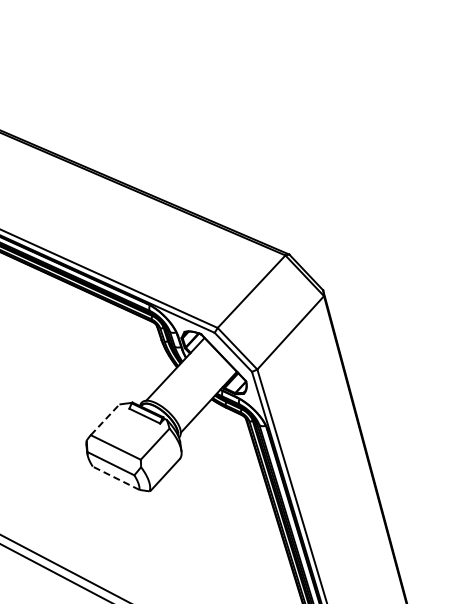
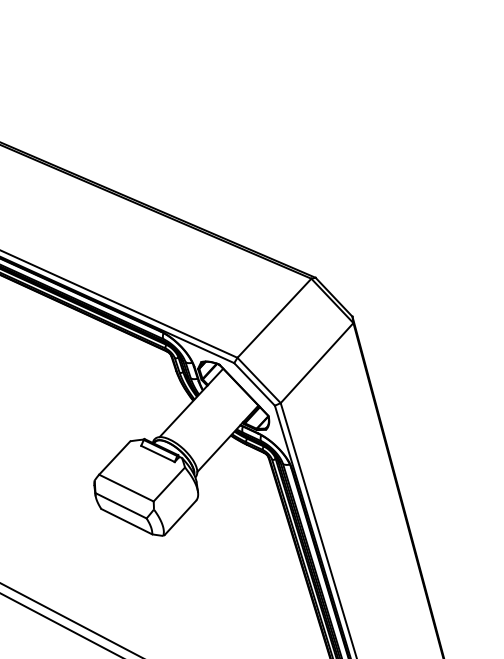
line: (105, 419) -> (115, 457), dashed -> solid
line: (115, 478) -> (126, 521), dashed -> solid

